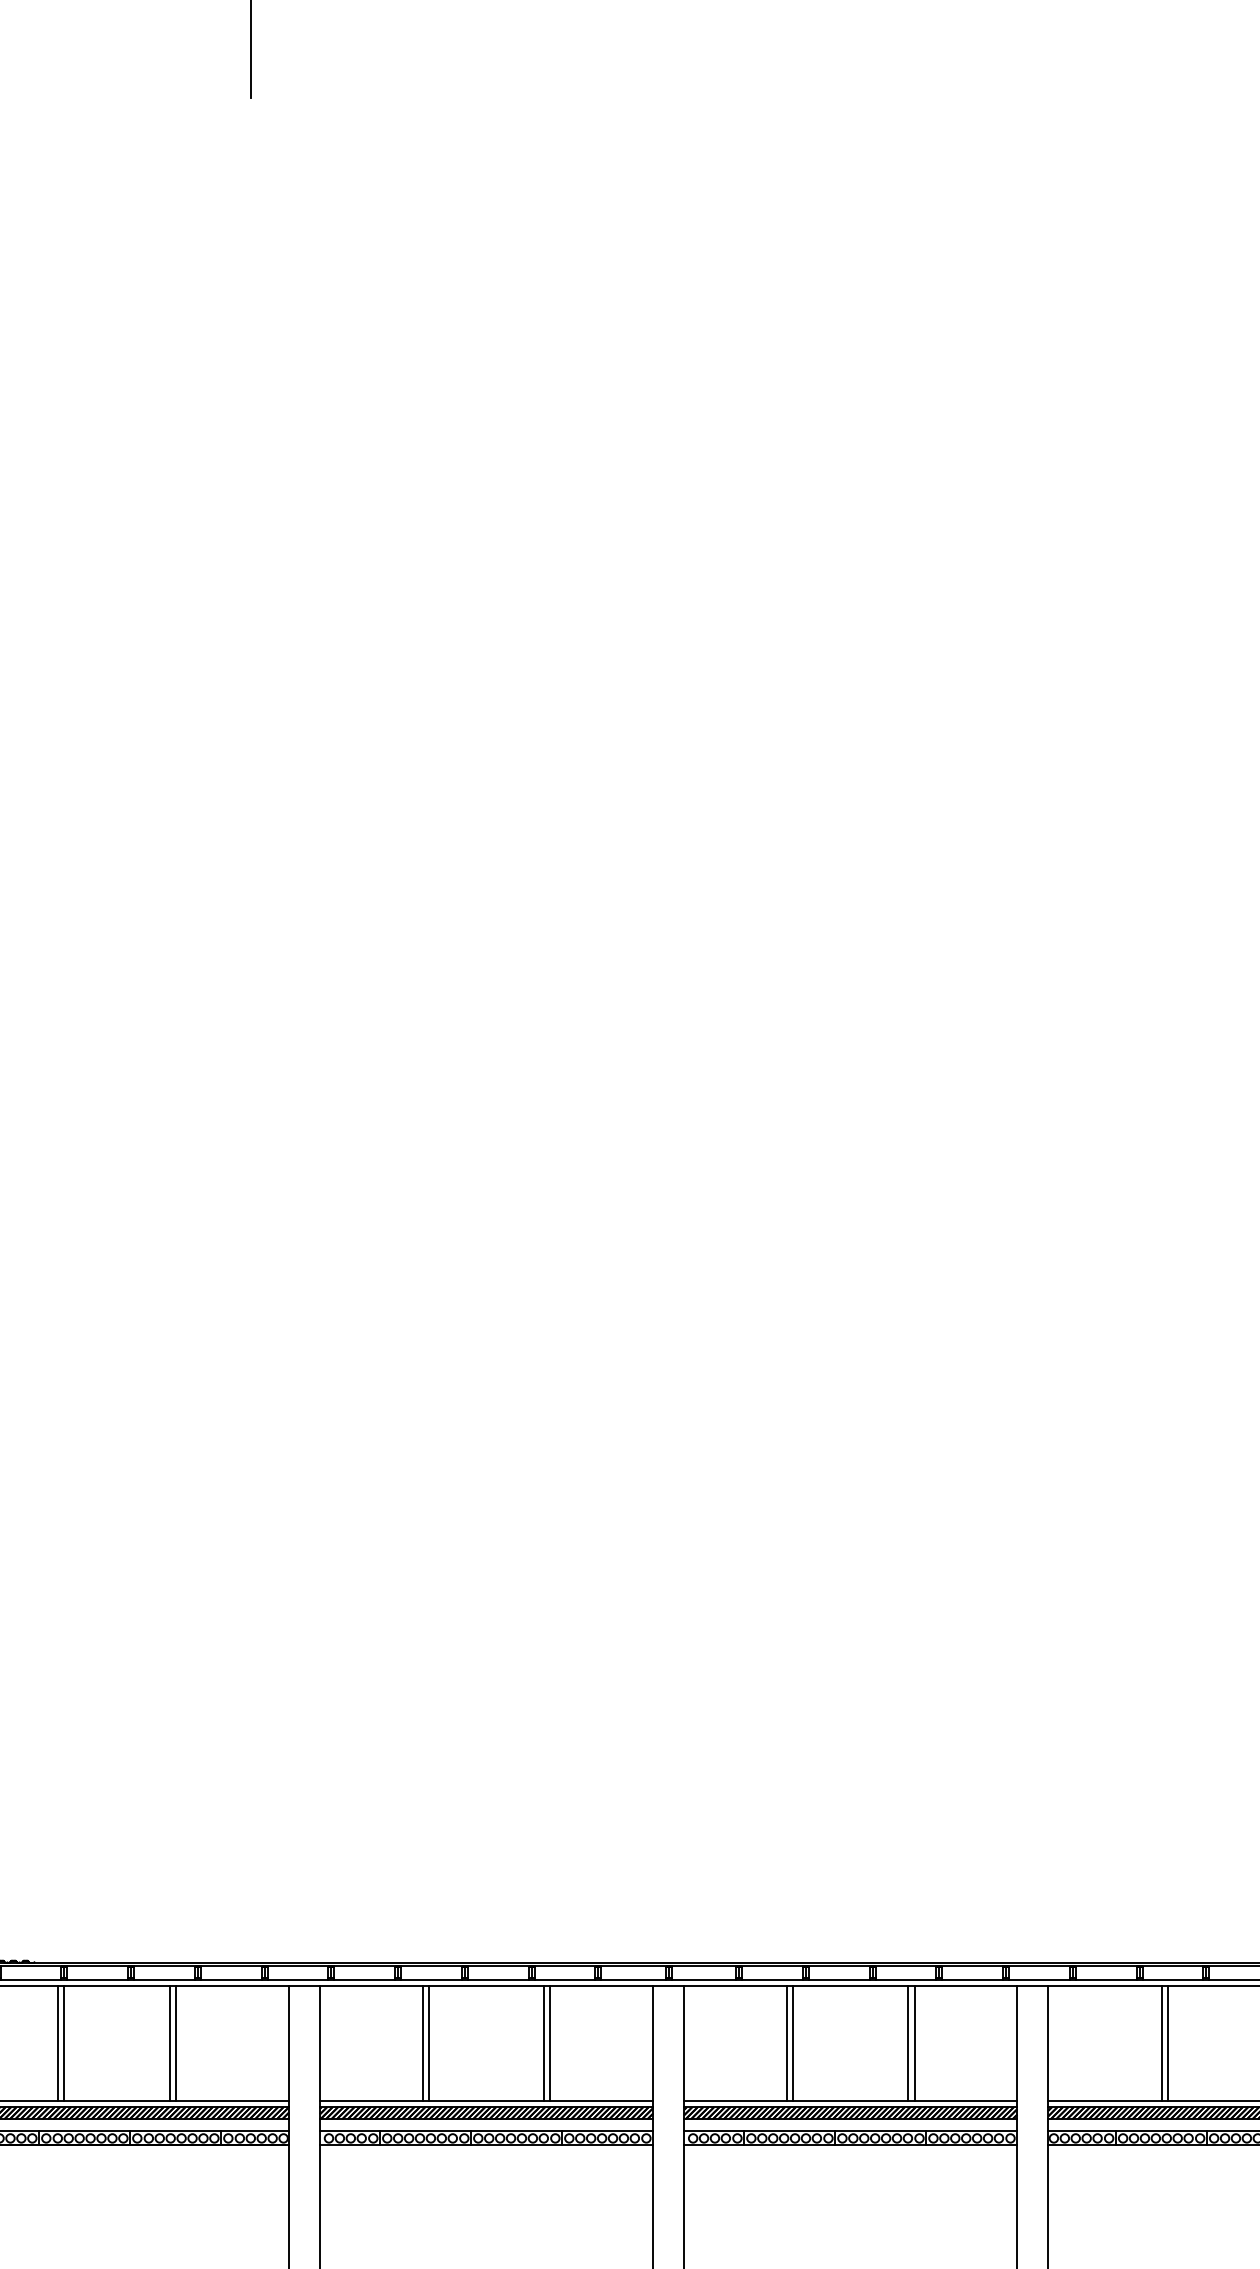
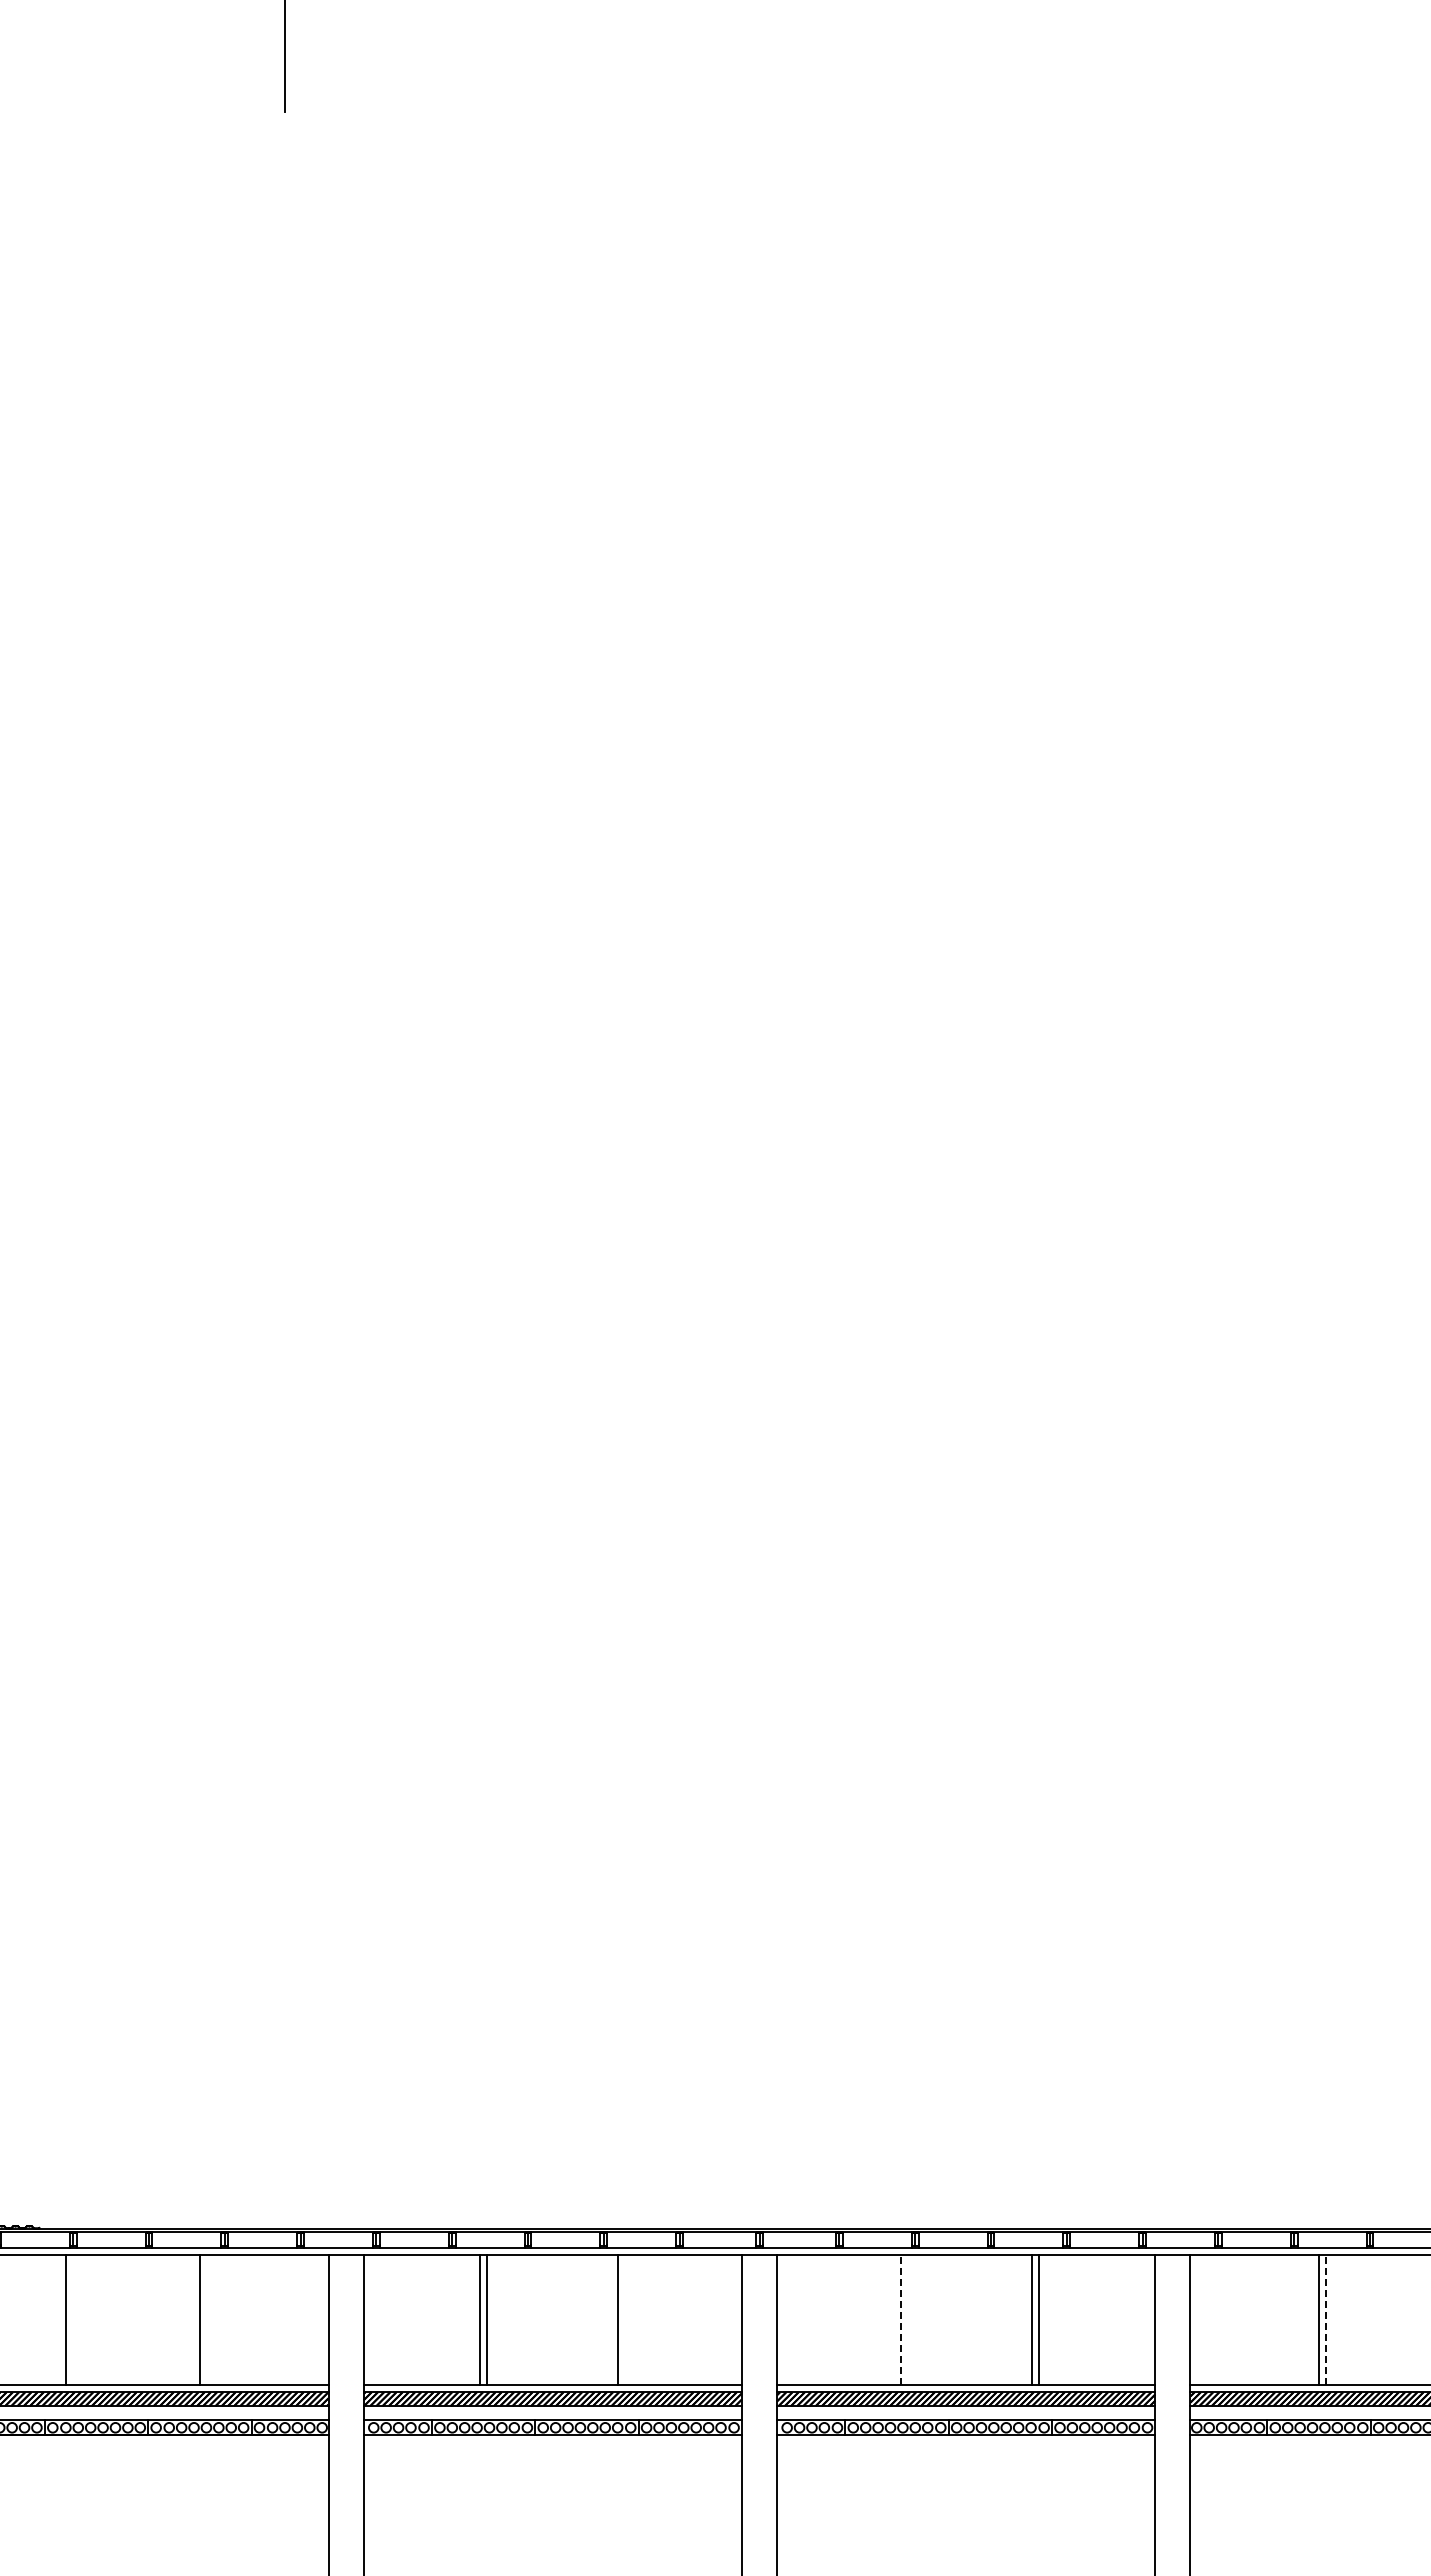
line: (63, 2043) -> (72, 2320), removed
line: (170, 2043) -> (193, 2320), removed
line: (550, 2043) -> (625, 2320), removed
line: (786, 2043) -> (893, 2320), removed
line: (792, 2043) -> (900, 2319), solid -> dashed
line: (1167, 2043) -> (1325, 2319), solid -> dashed

